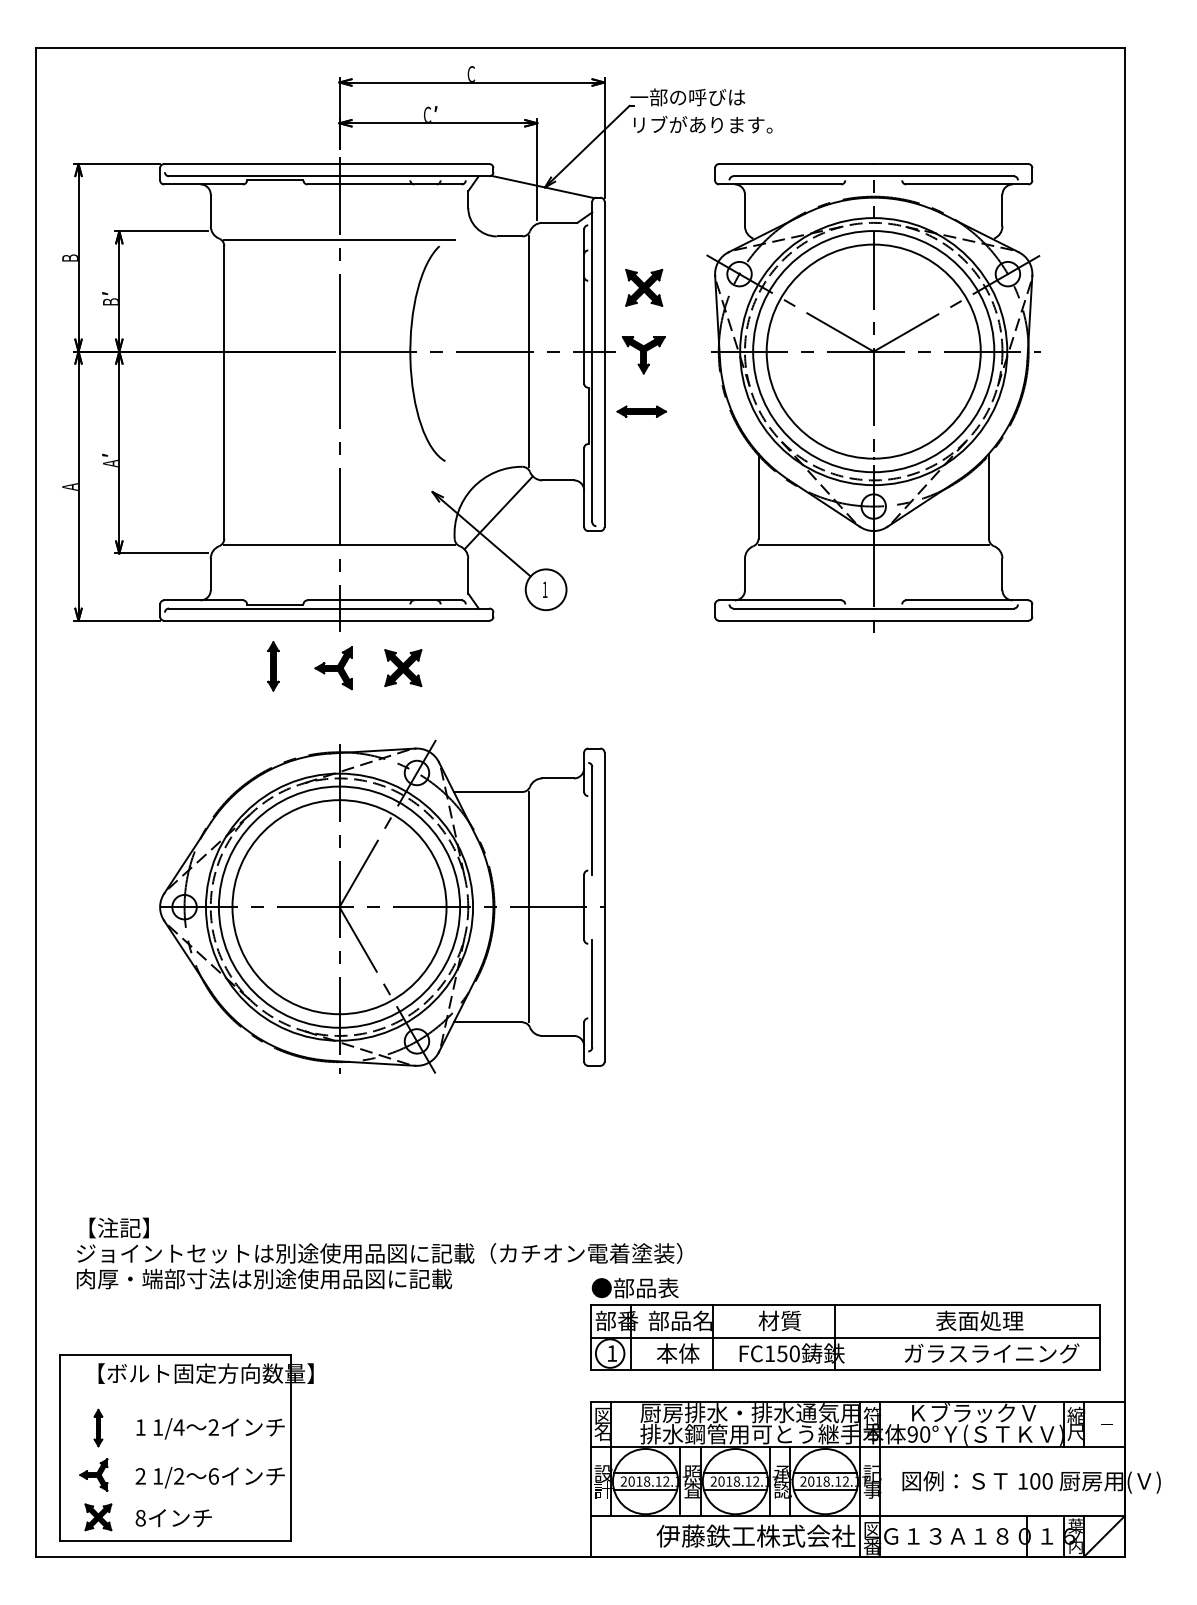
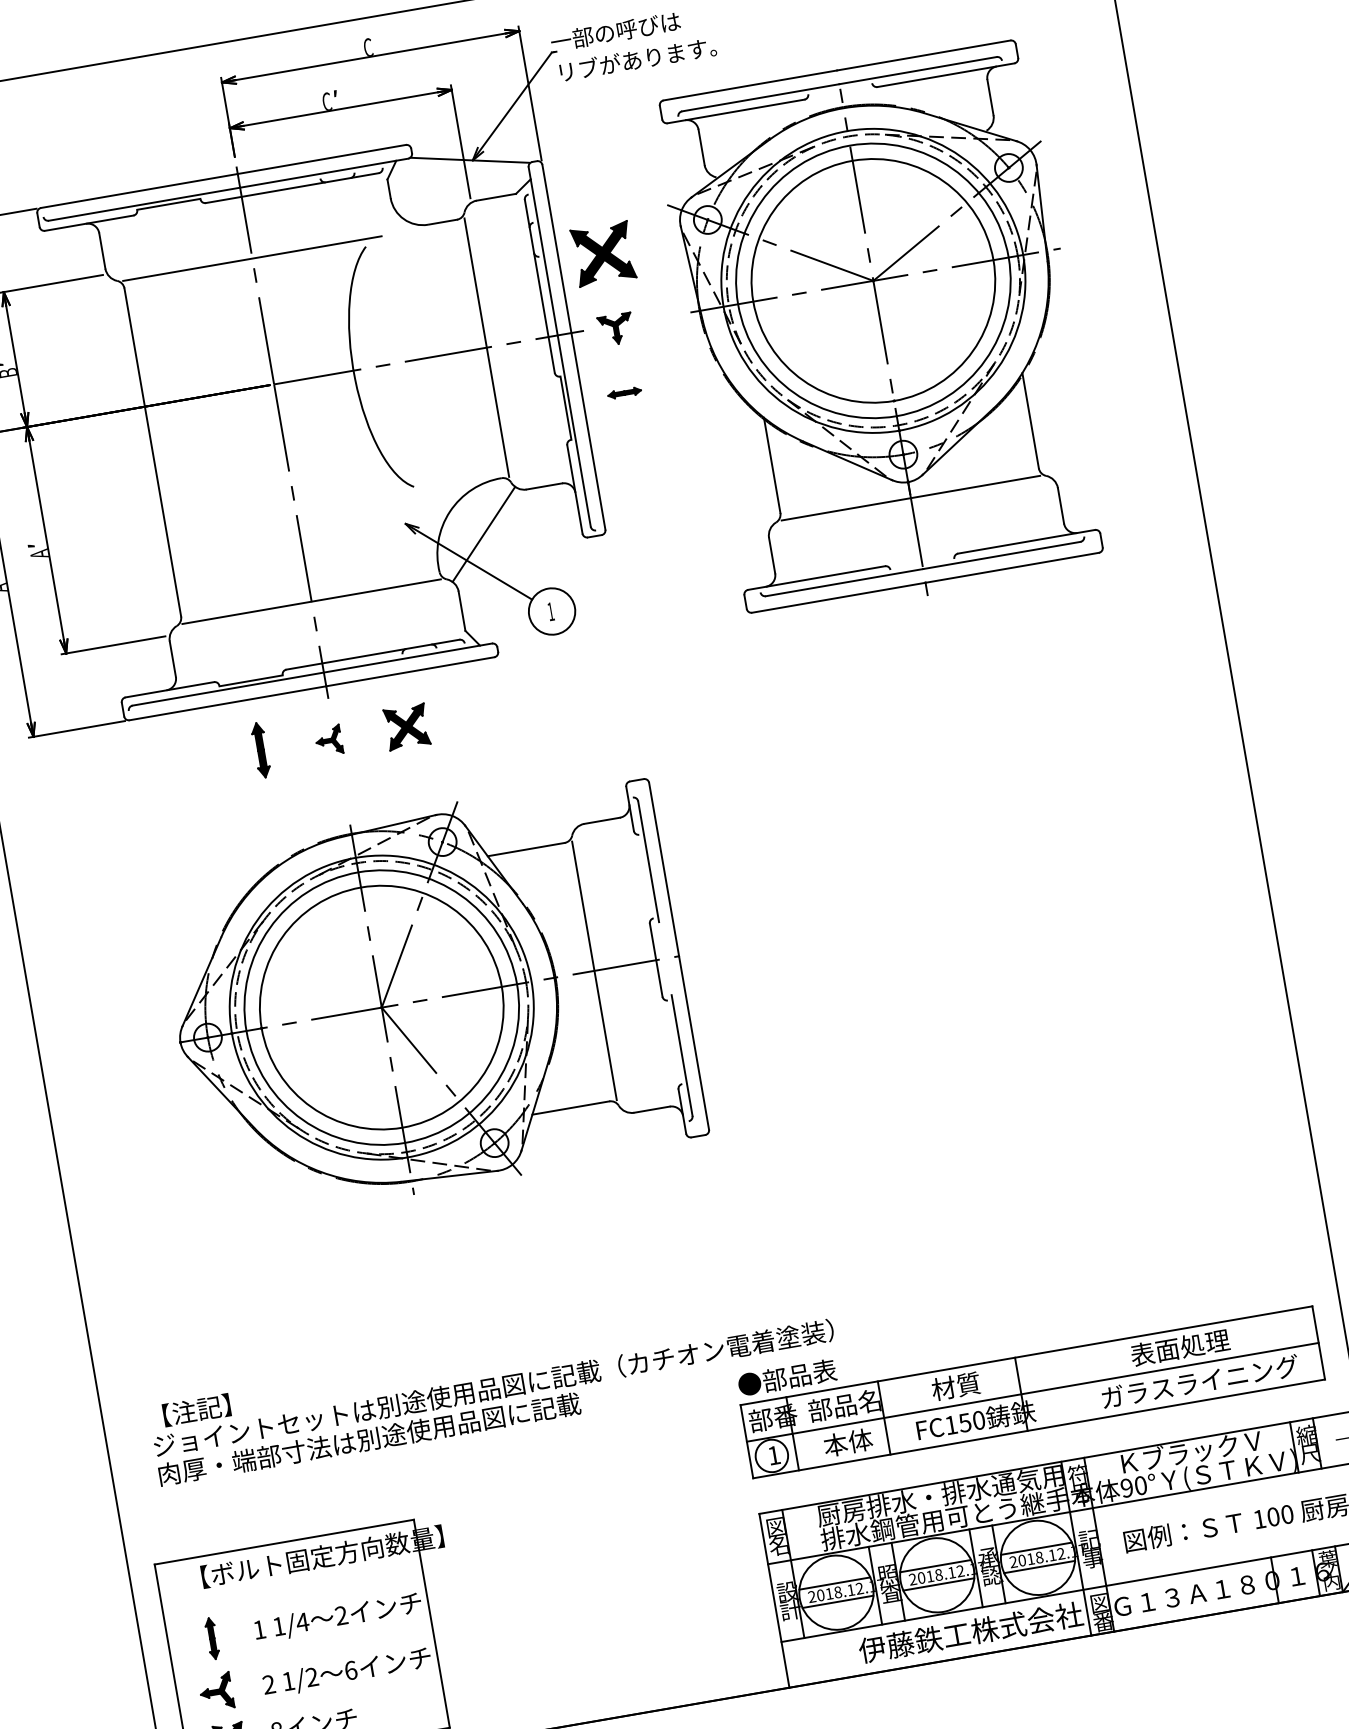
part: (644, 287) -> (603, 253), size x1.4
part: (643, 355) -> (615, 329), size x0.7
part: (641, 411) -> (624, 393), size x0.6
part: (333, 668) -> (328, 741), size x0.6

